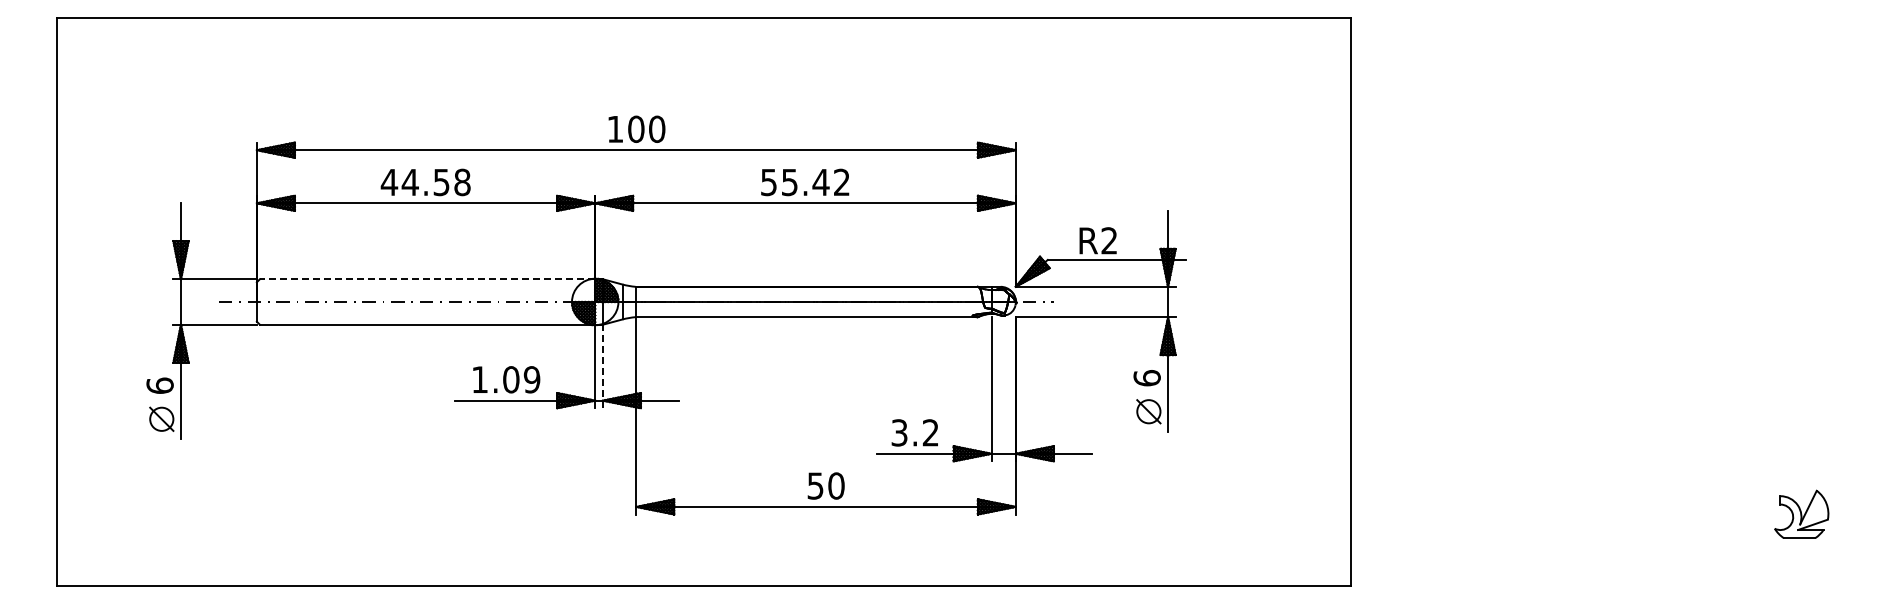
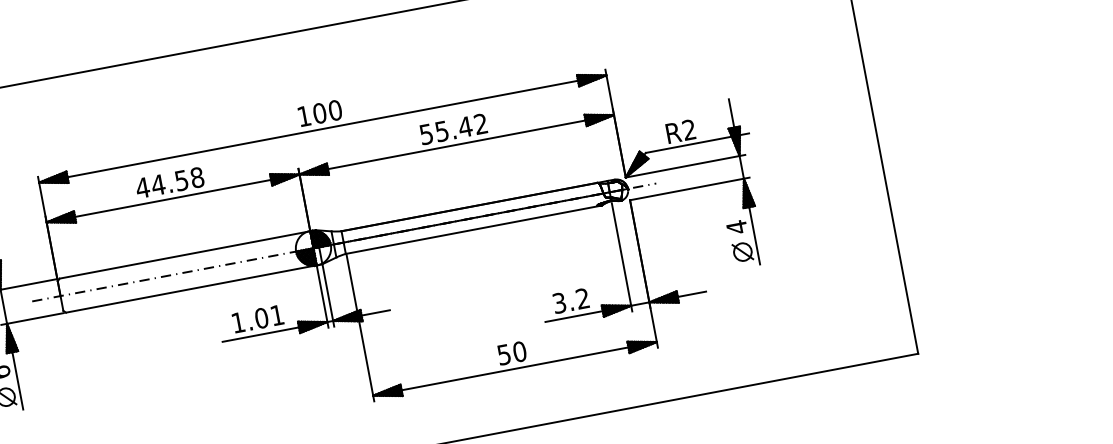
line: (427, 279) -> (184, 255), dashed -> solid
line: (602, 366) -> (328, 295), dashed -> solid
text: (1146, 377) -> (736, 226), 6 -> 4
text: (531, 379) -> (276, 315), 1.09 -> 1.01

